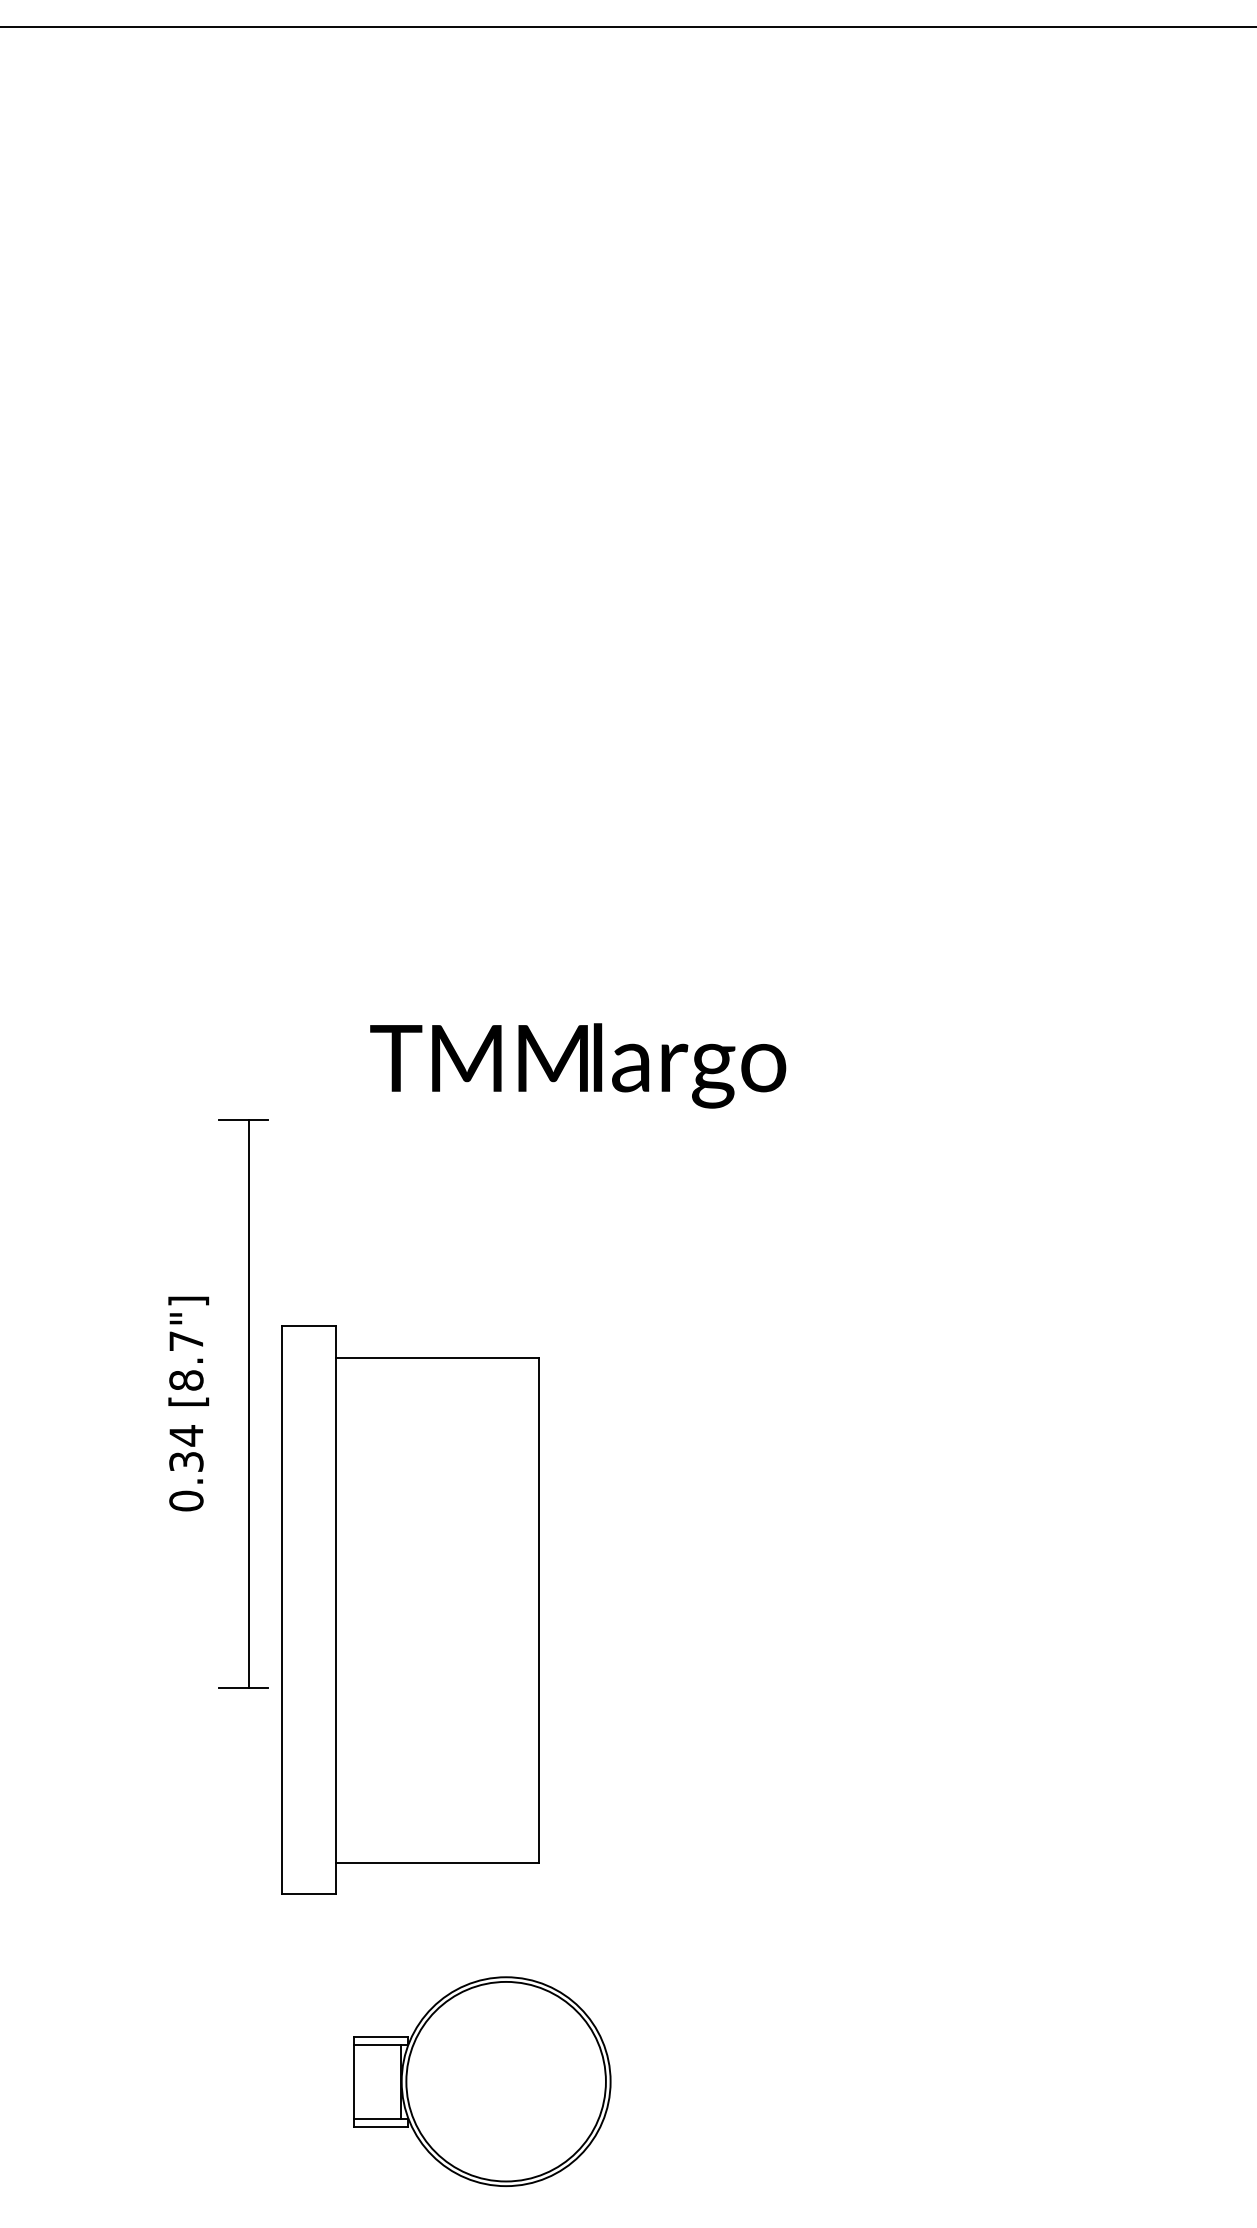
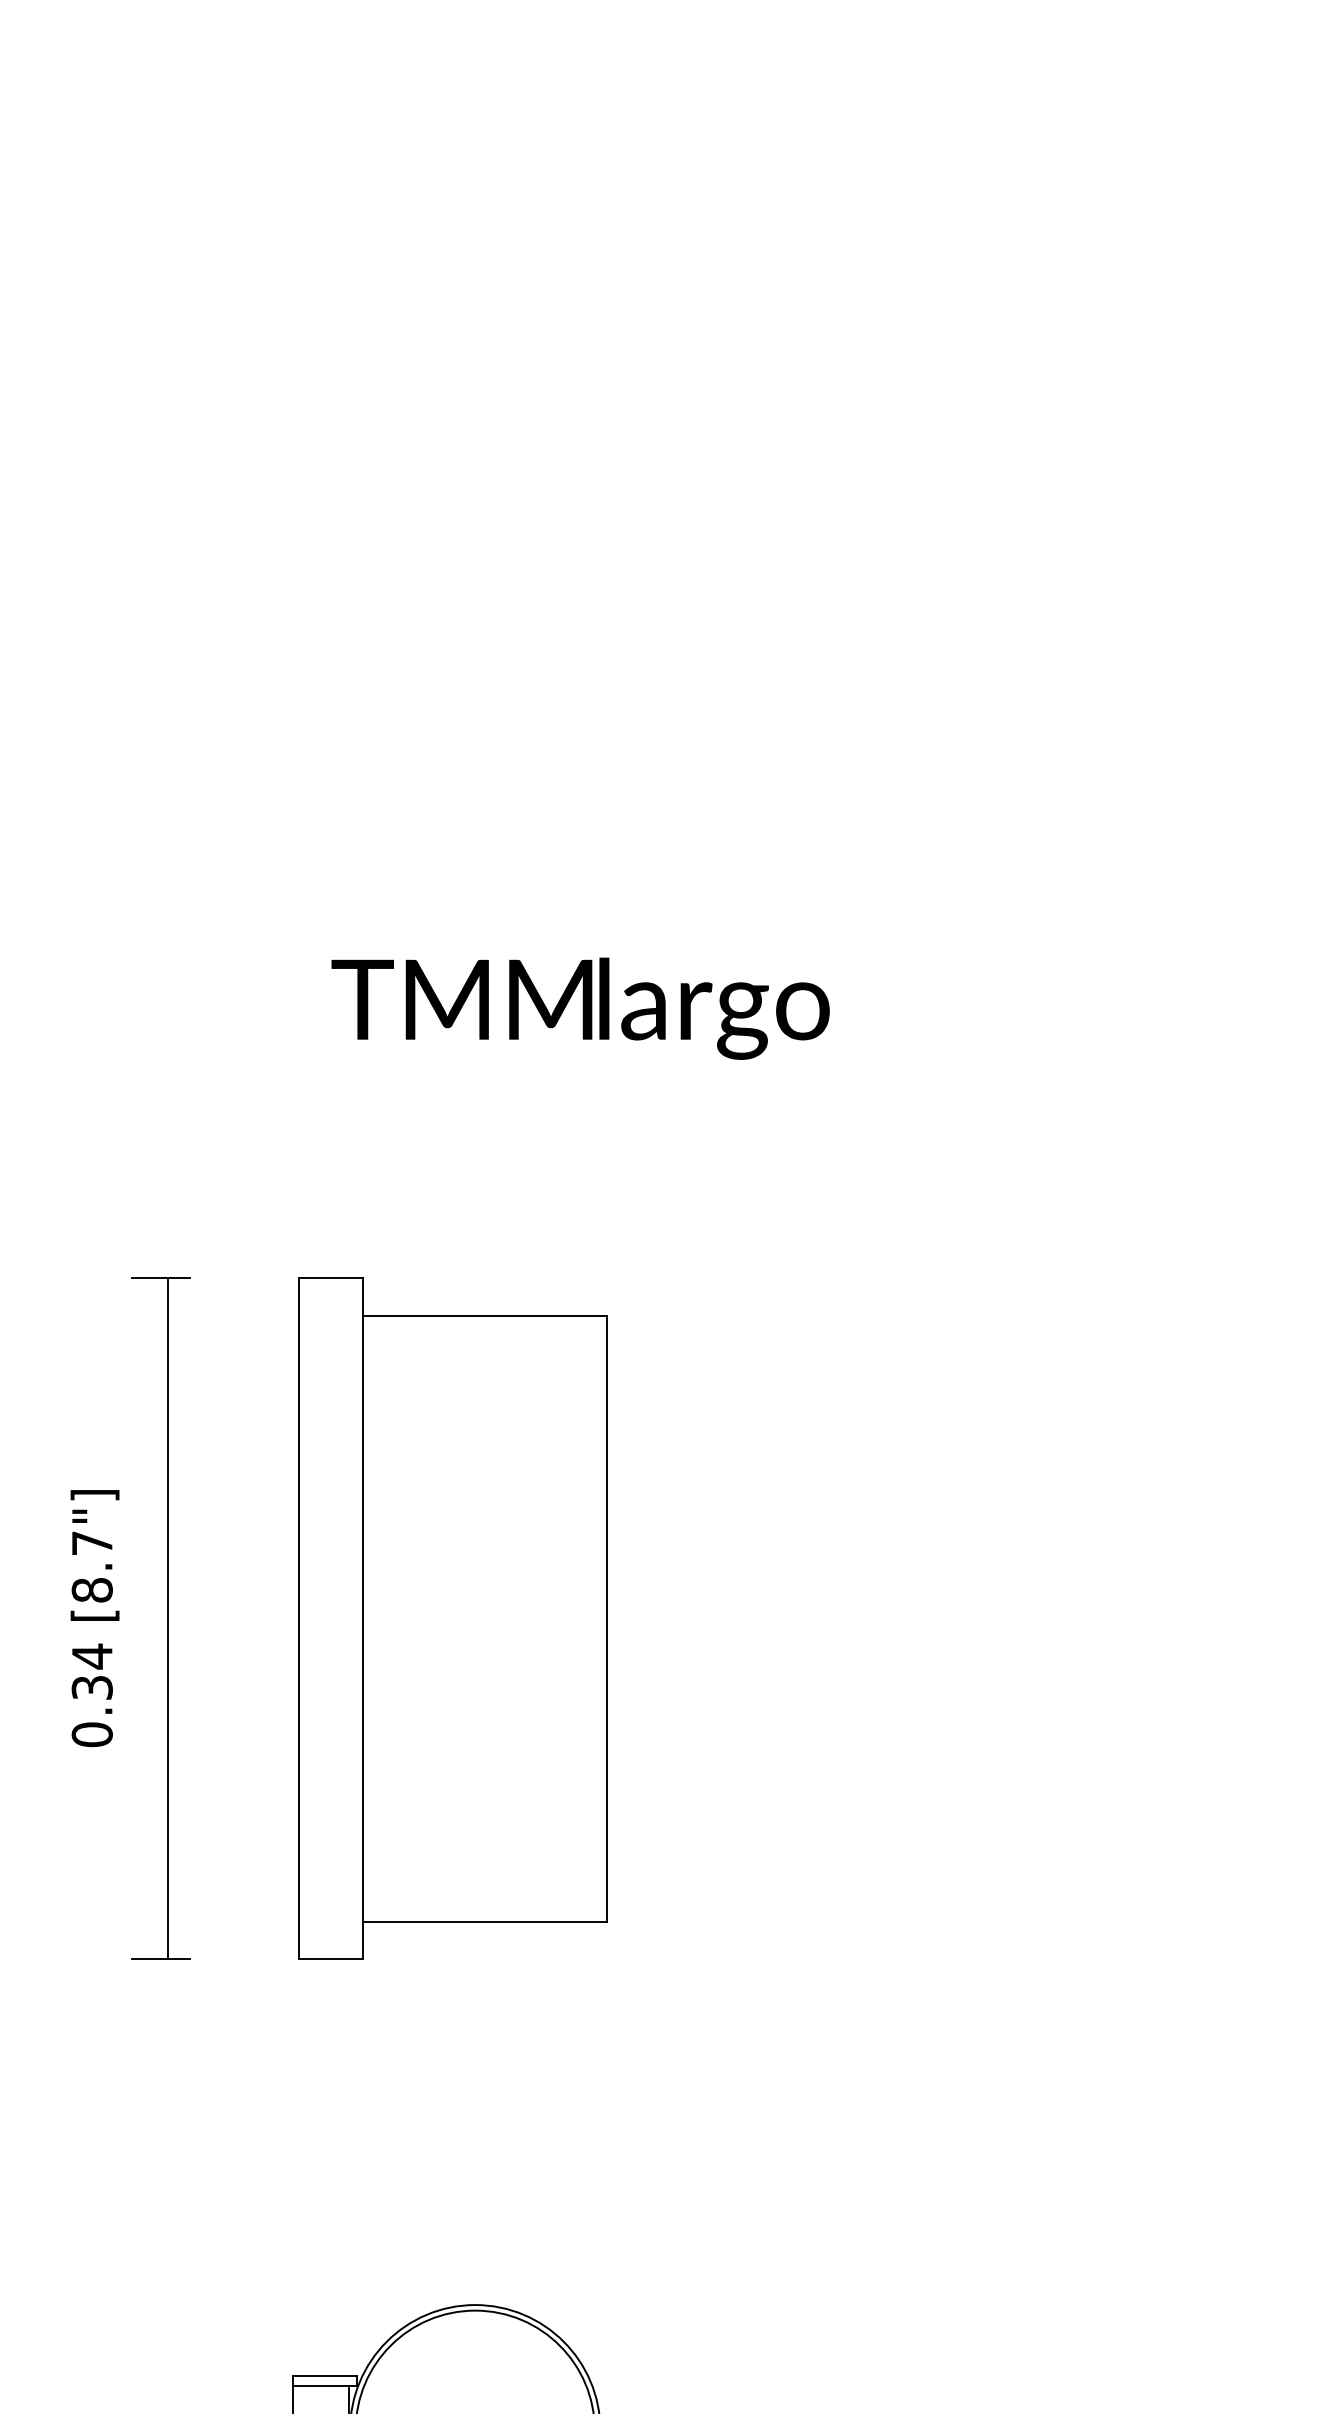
text: (578, 1065) -> (581, 1008), moved
part: (410, 1609) -> (452, 1617), moved

